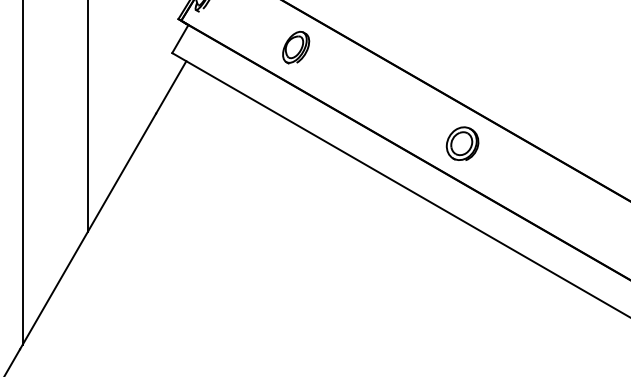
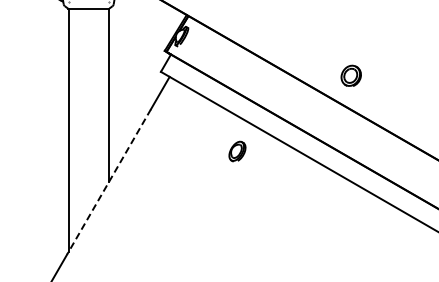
part: (296, 47) -> (237, 151), moved
part: (461, 143) -> (350, 75), moved
line: (87, 232) -> (108, 182), solid -> dashed

